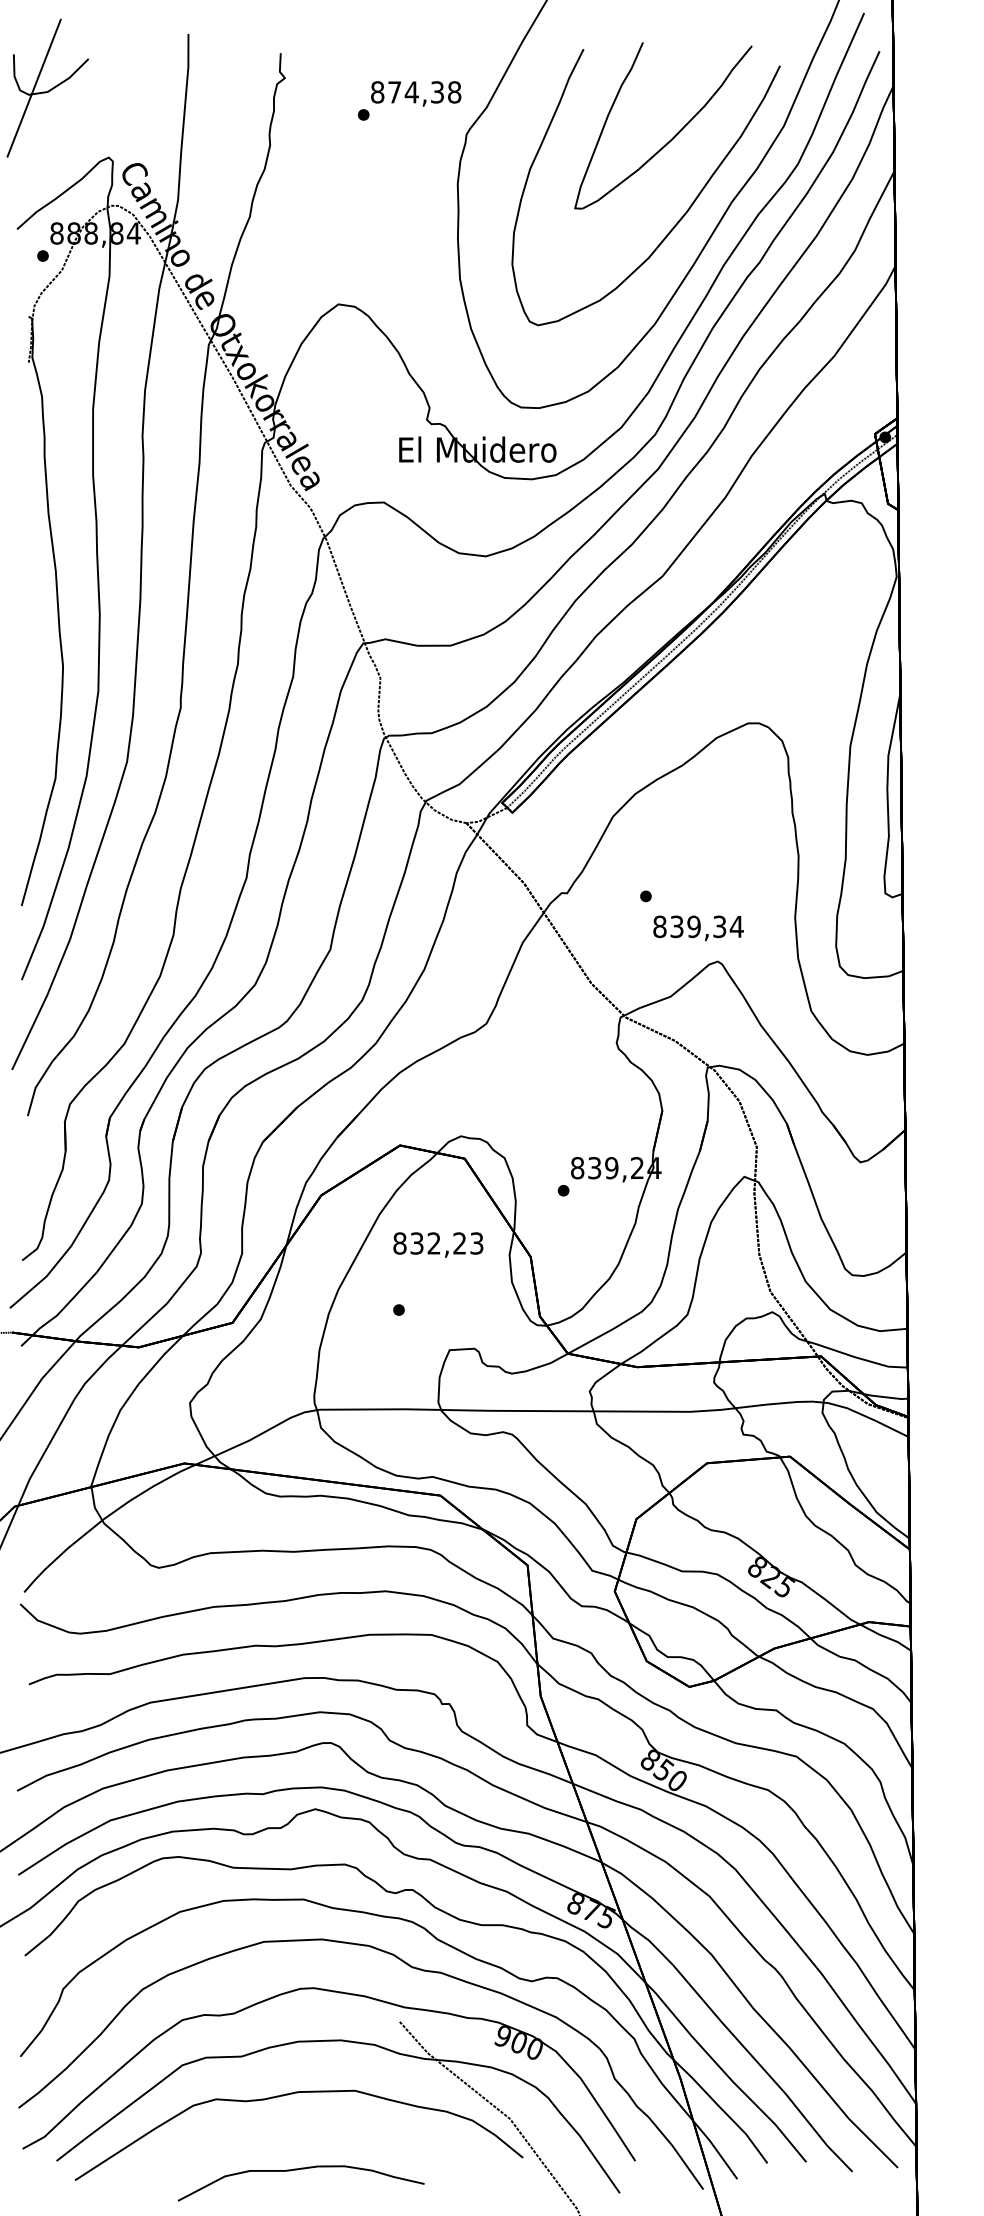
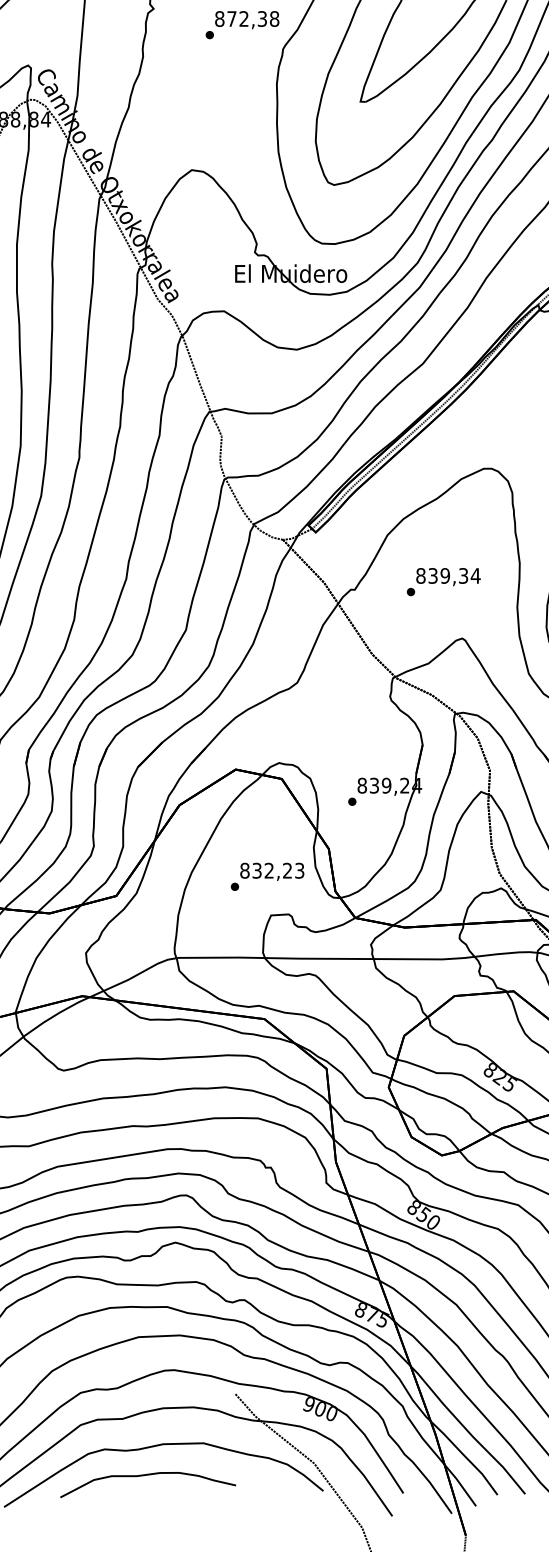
text: (411, 92) -> (243, 19), 874,38 -> 872,38
text: (698, 928) -> (448, 577), moved
text: (438, 1244) -> (272, 871), moved
part: (297, 2170) -> (145, 1475), moved

